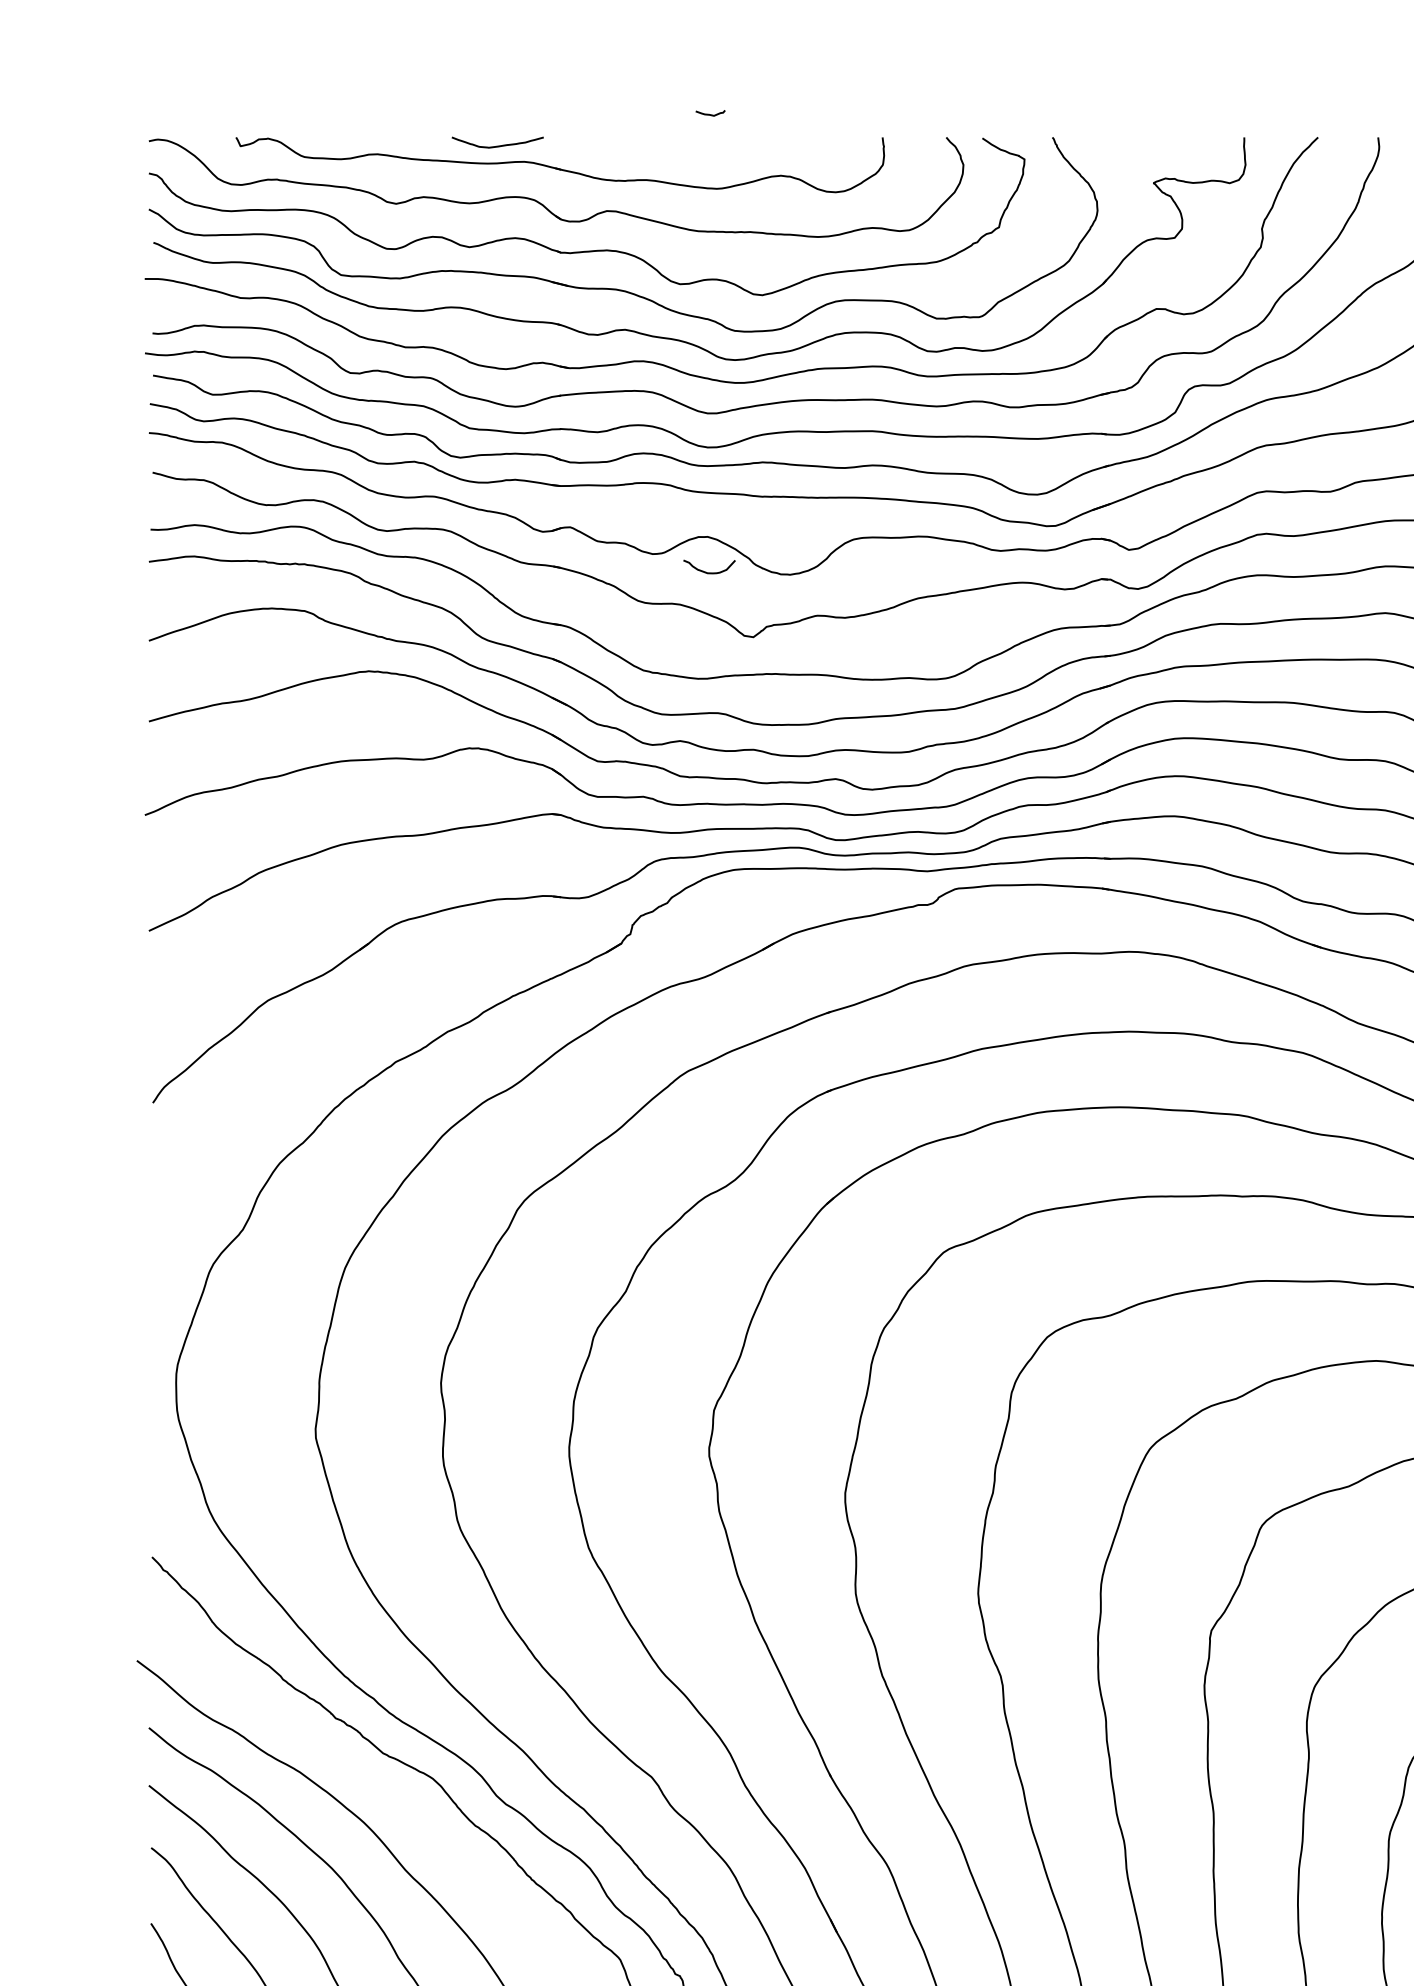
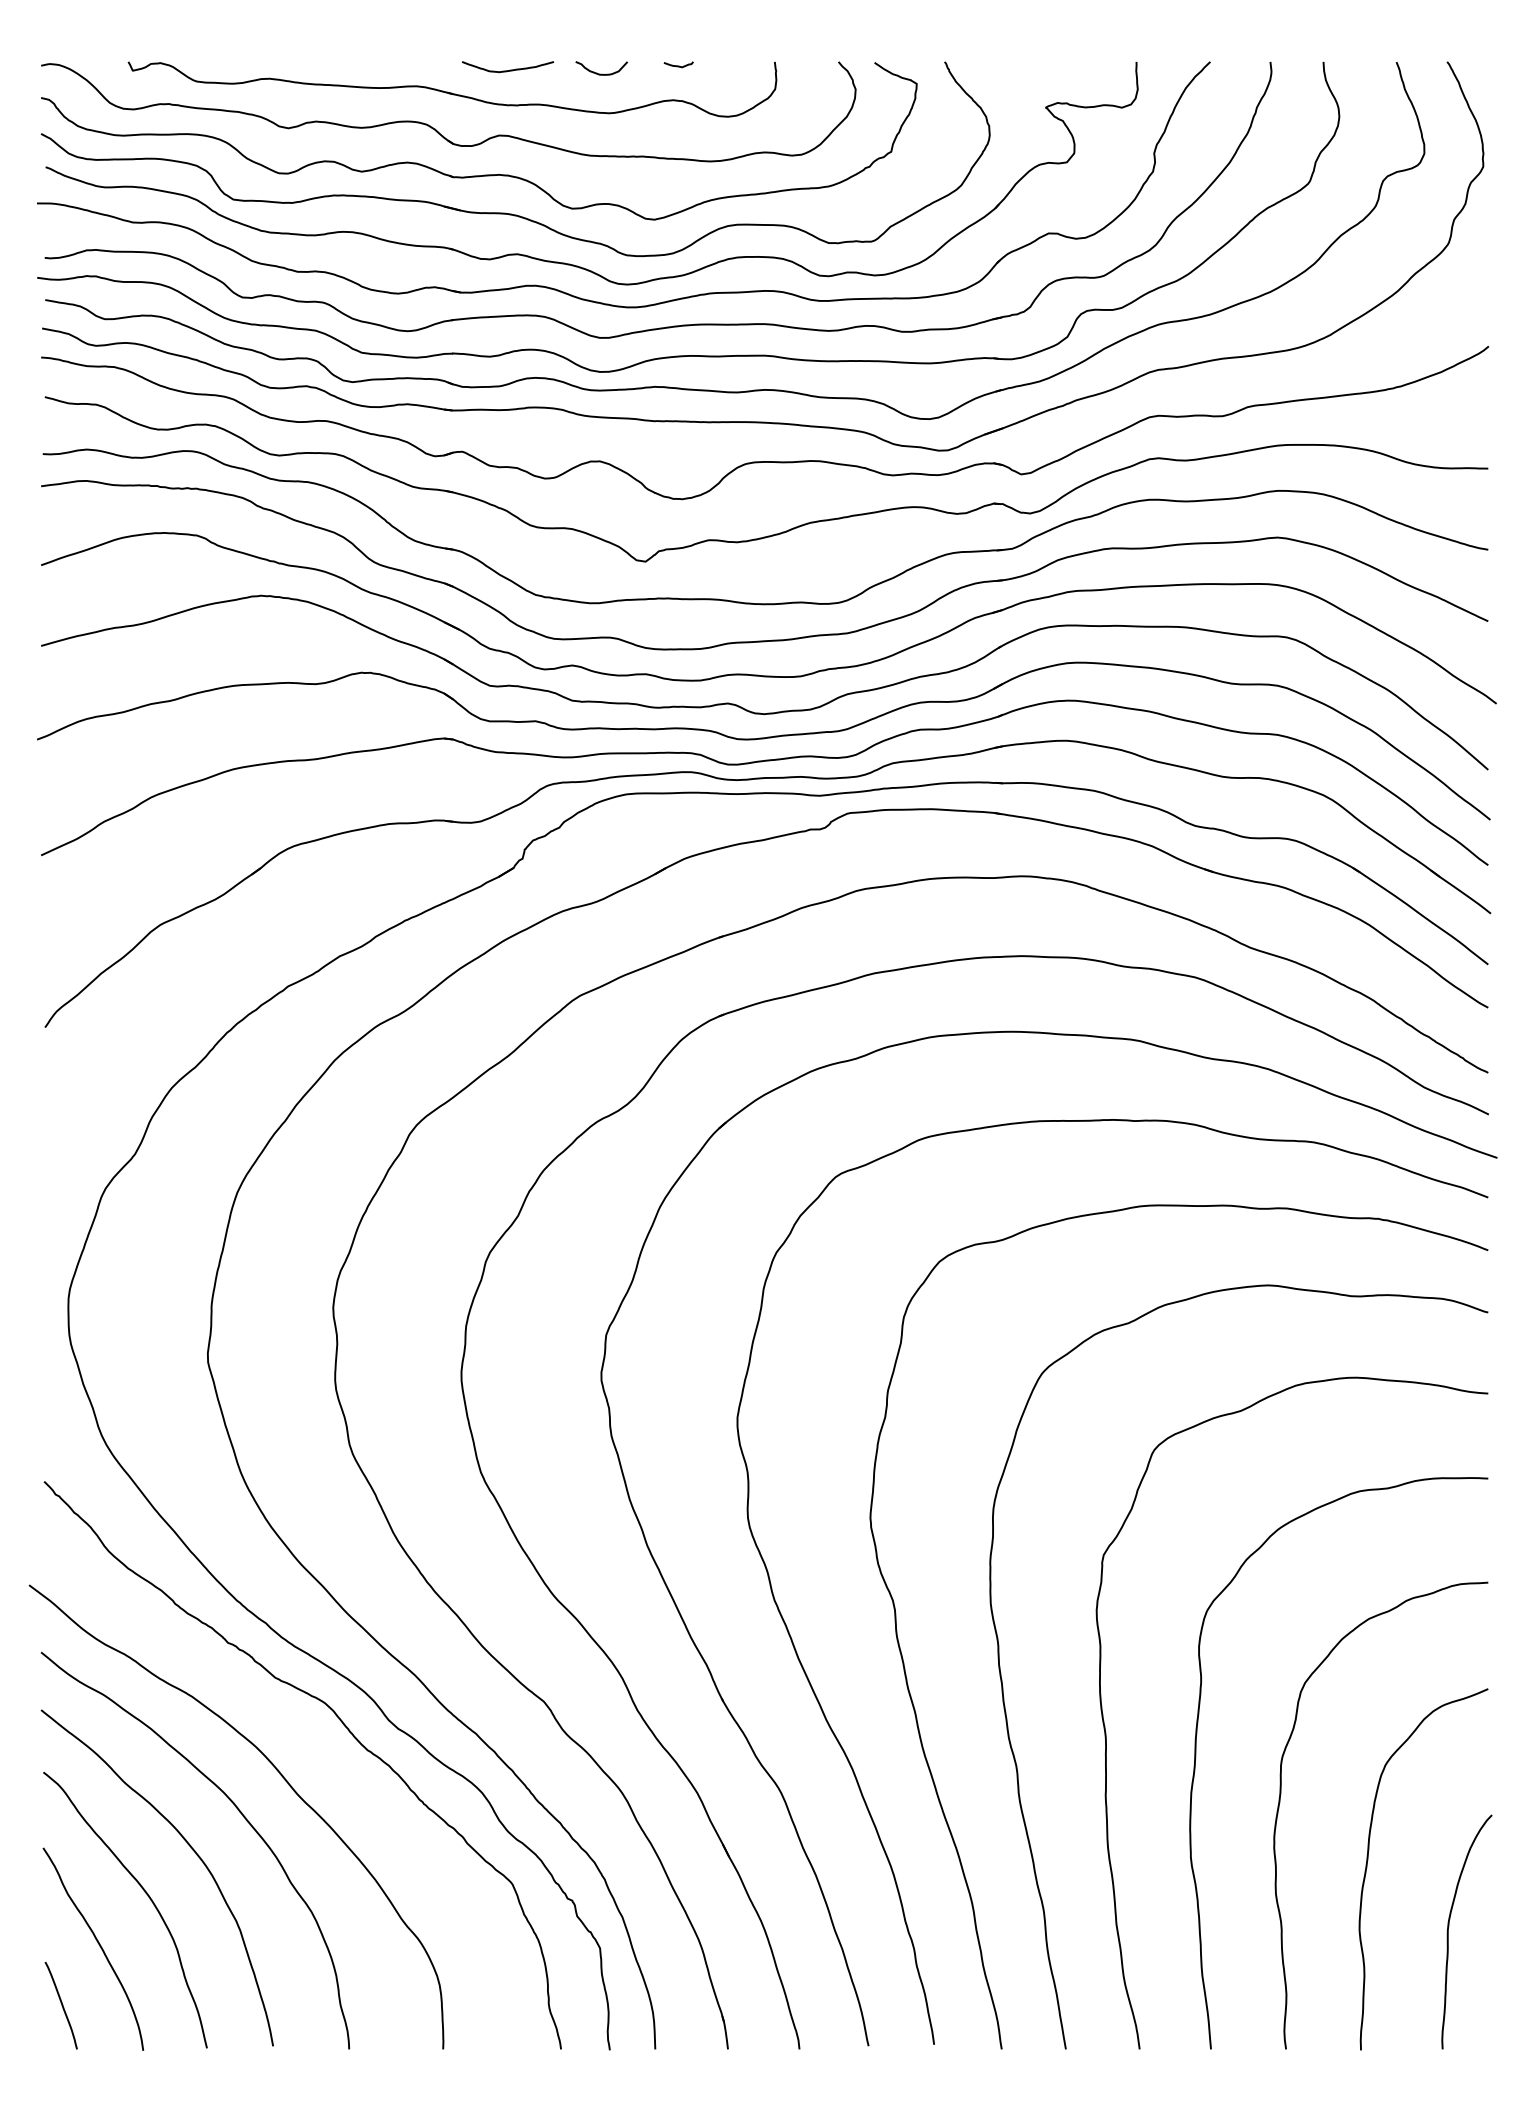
curve: (710, 114) -> (678, 65), moved
curve: (499, 145) -> (509, 69), moved
curve: (709, 572) -> (601, 73), moved

